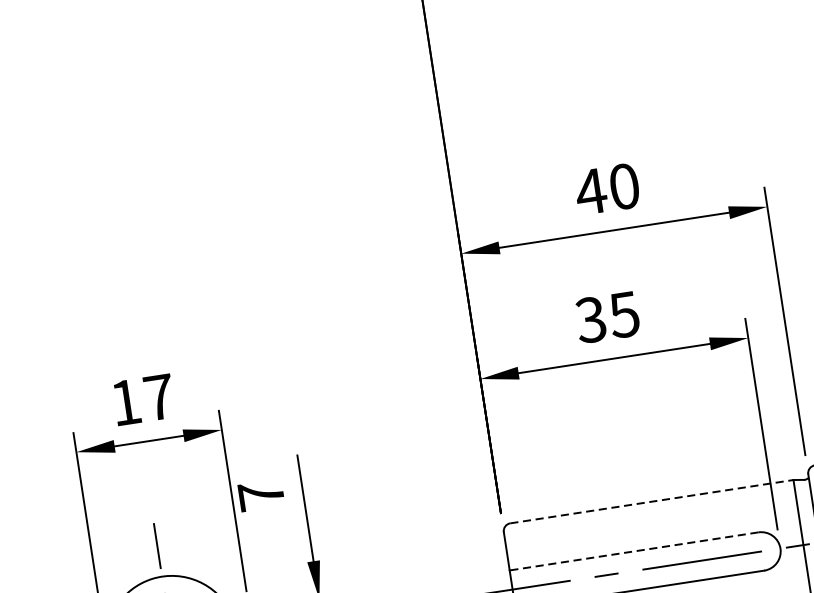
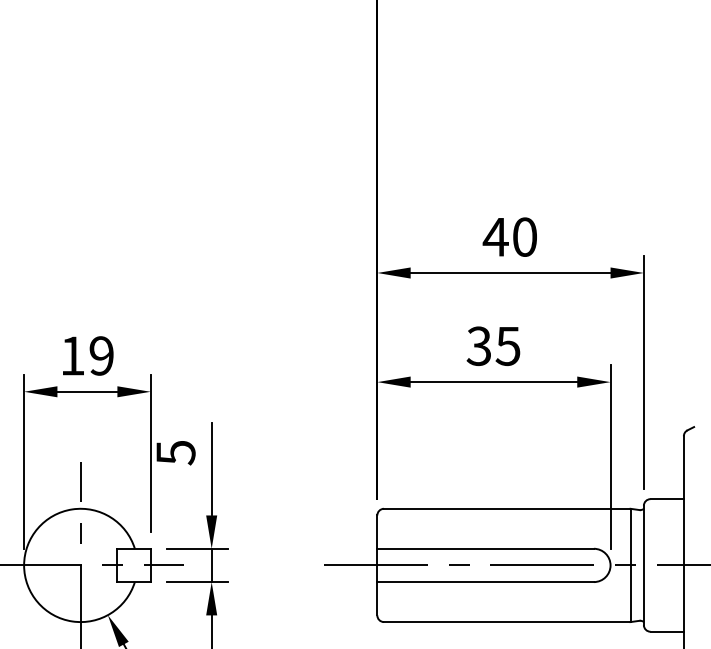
text: (158, 396) -> (101, 355), 17 -> 19
text: (260, 495) -> (175, 452), 7 -> 5
line: (652, 501) -> (507, 508), dashed -> solid
line: (633, 551) -> (485, 548), dashed -> solid

